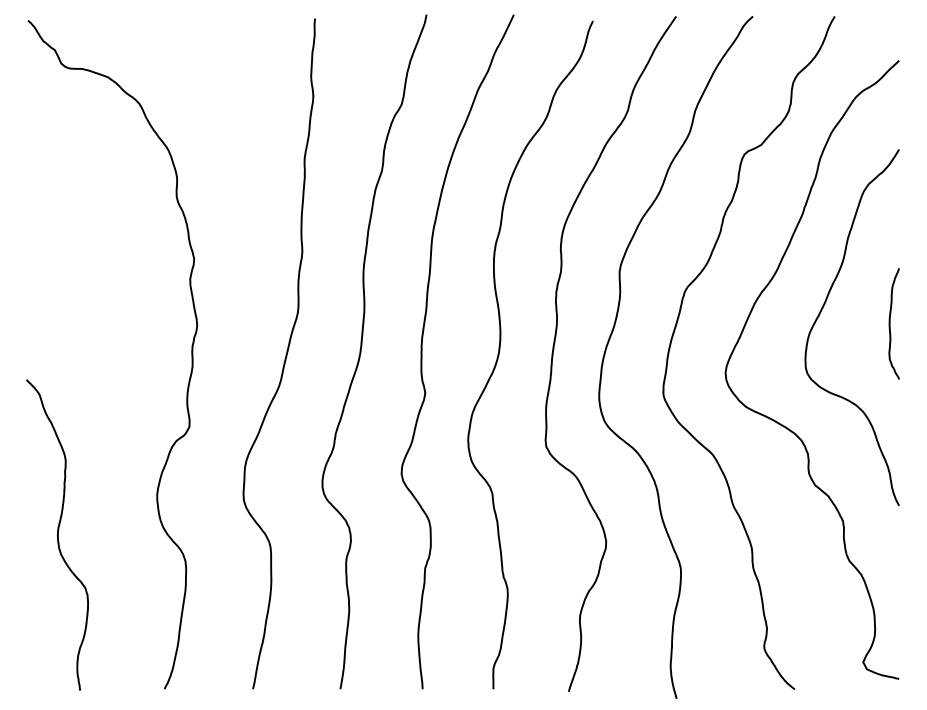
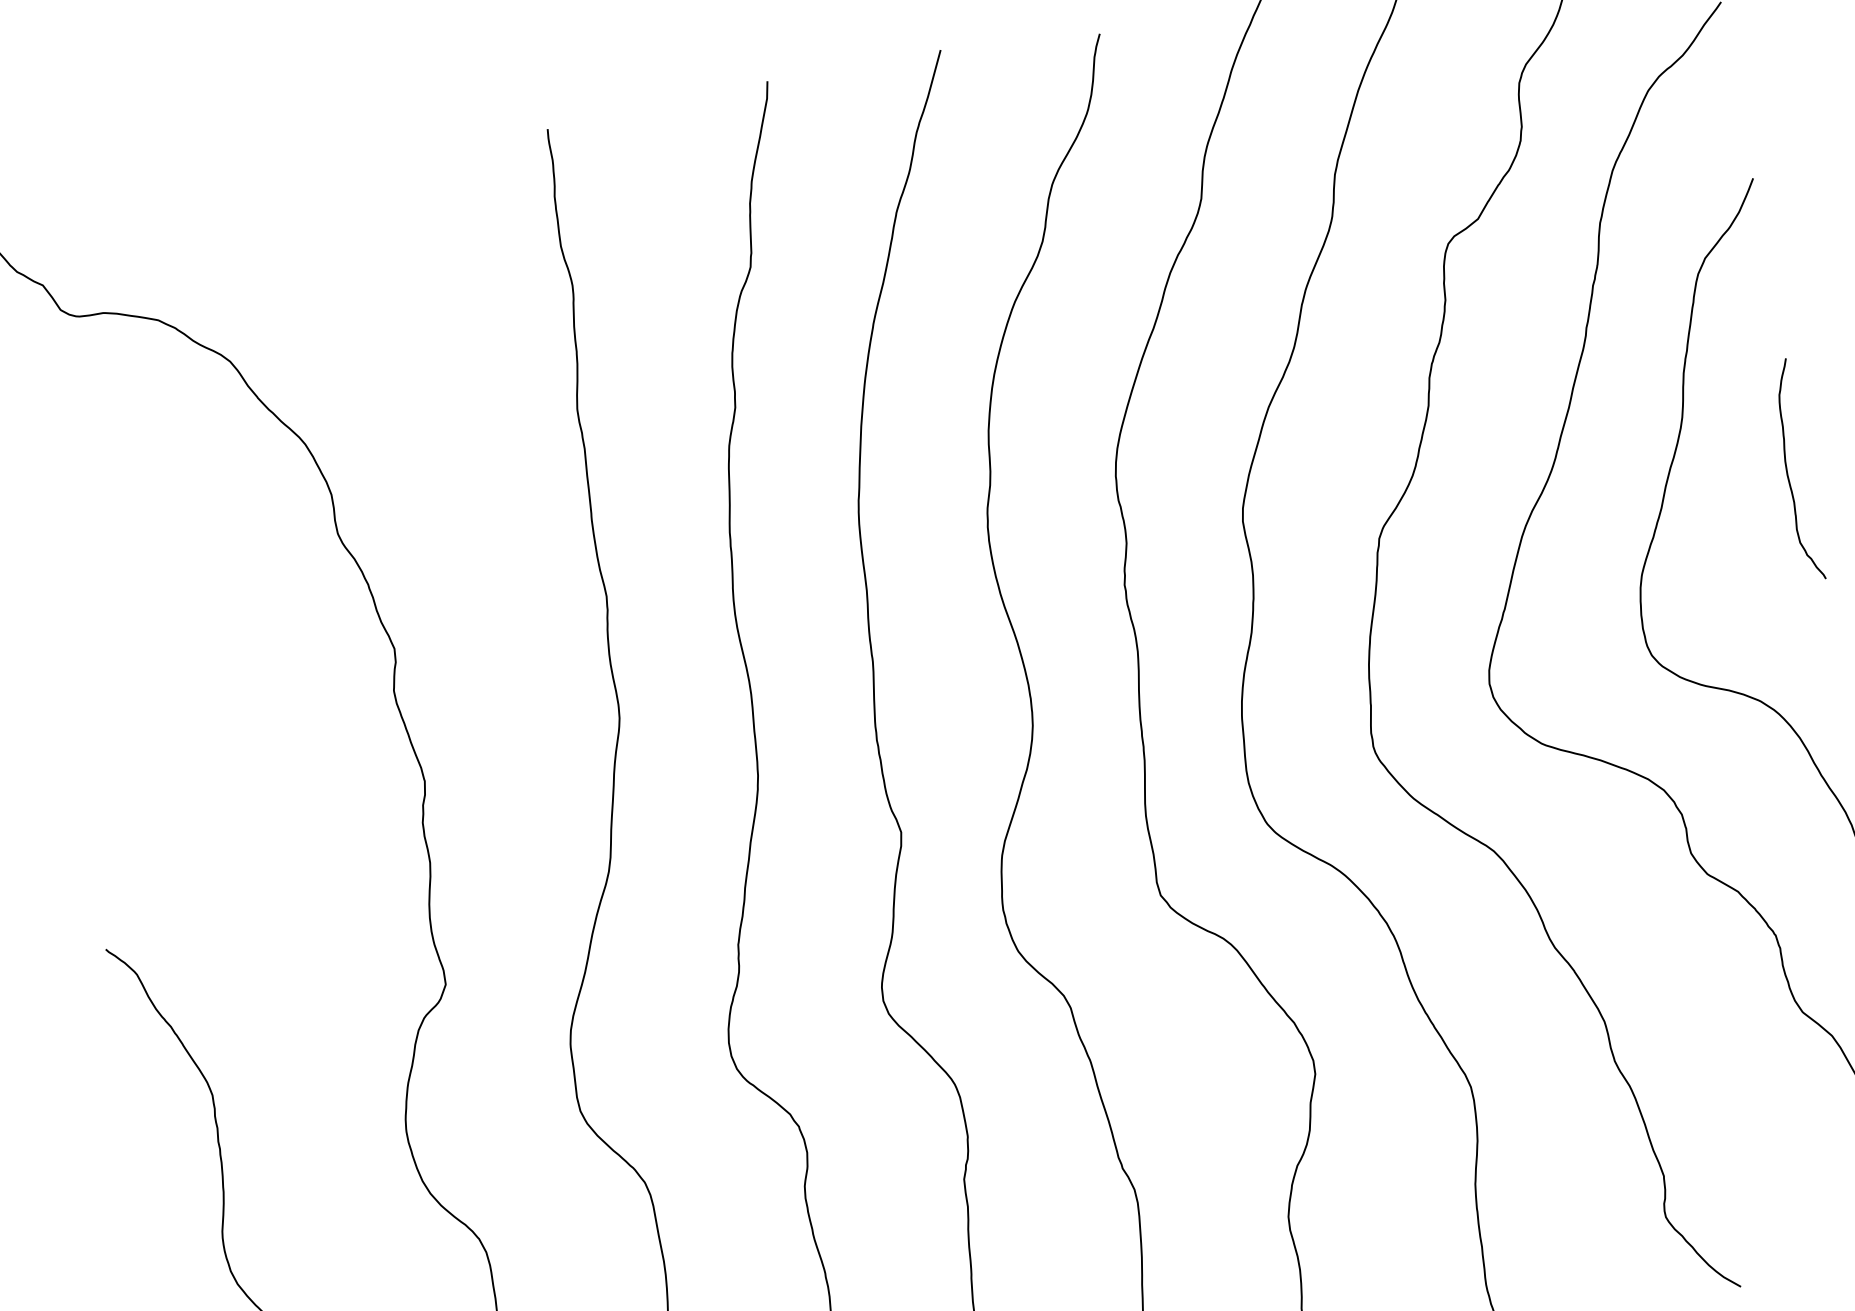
curve: (890, 323) -> (1788, 470), moved

